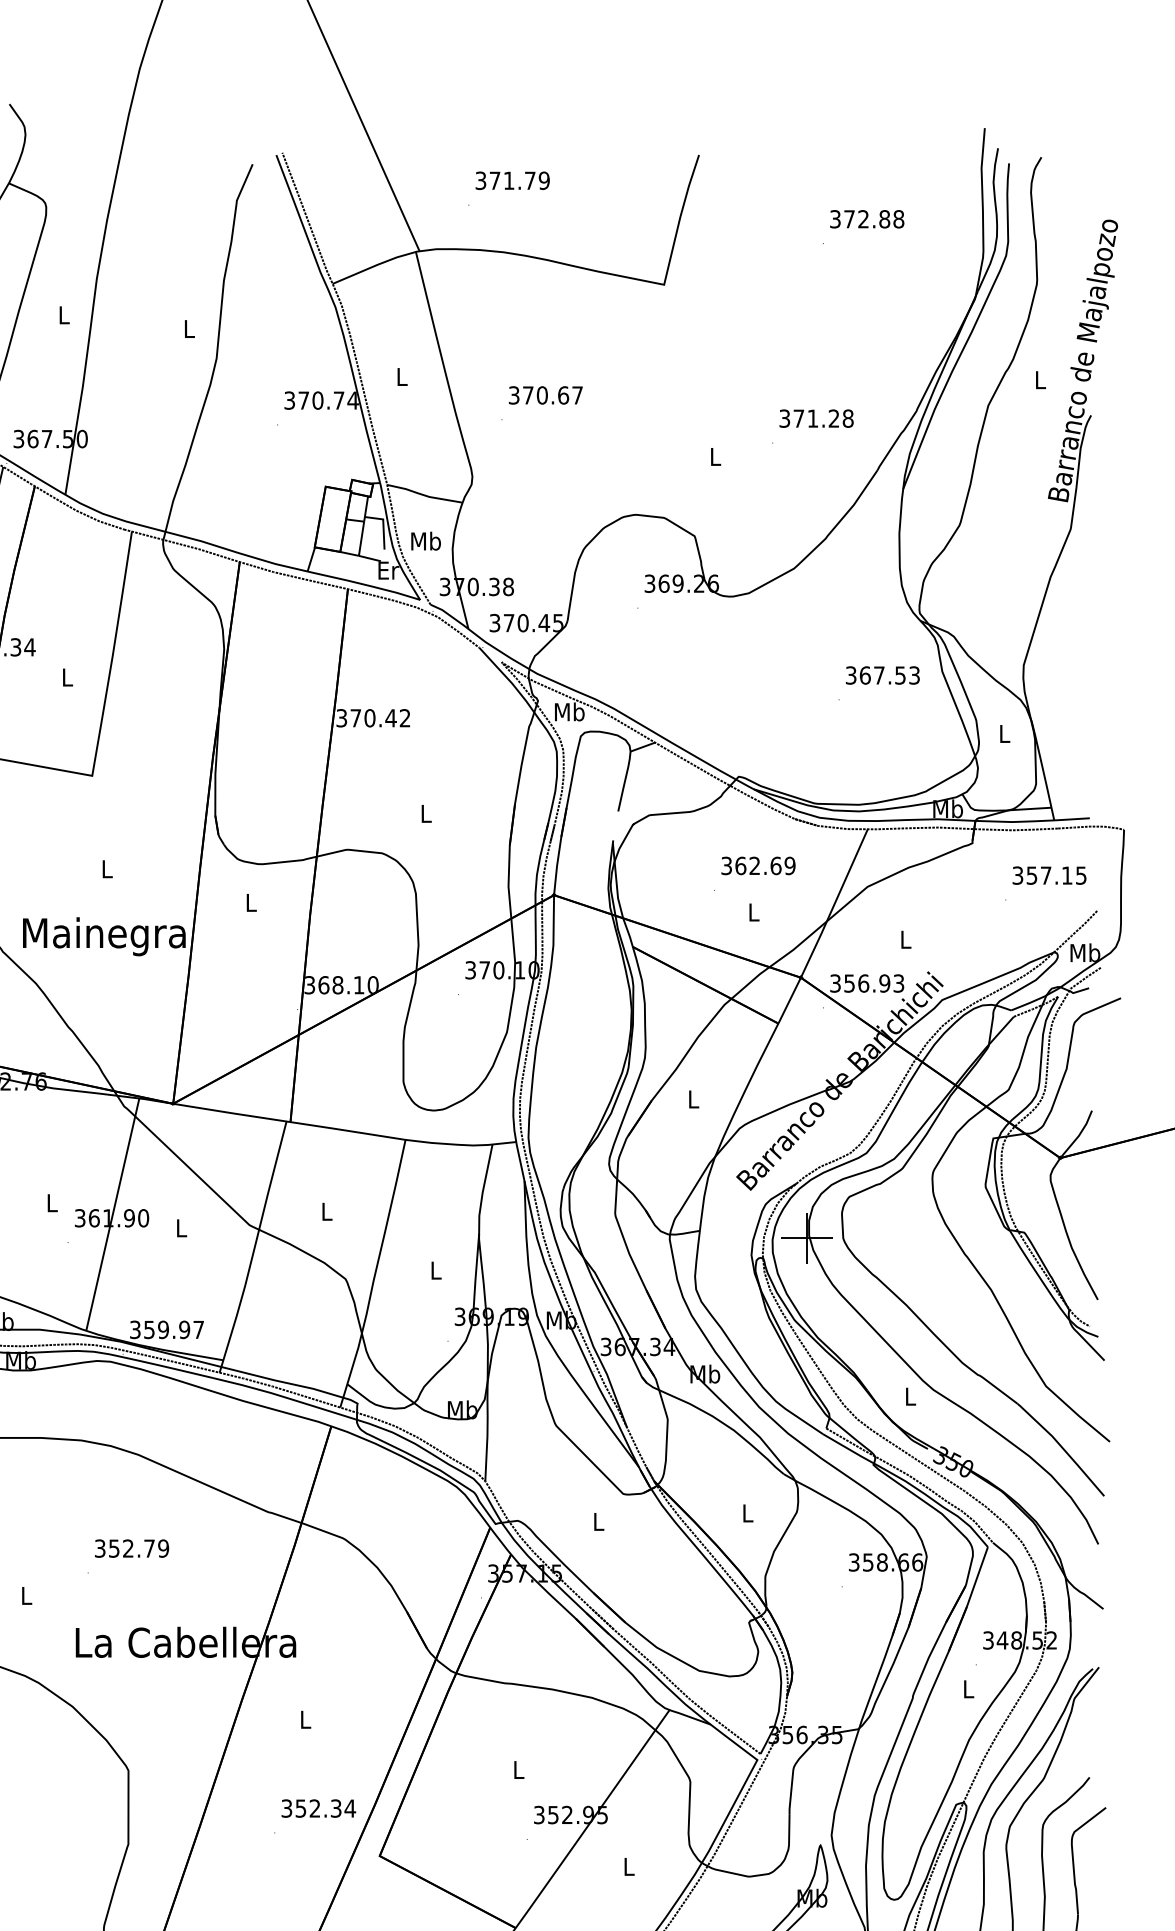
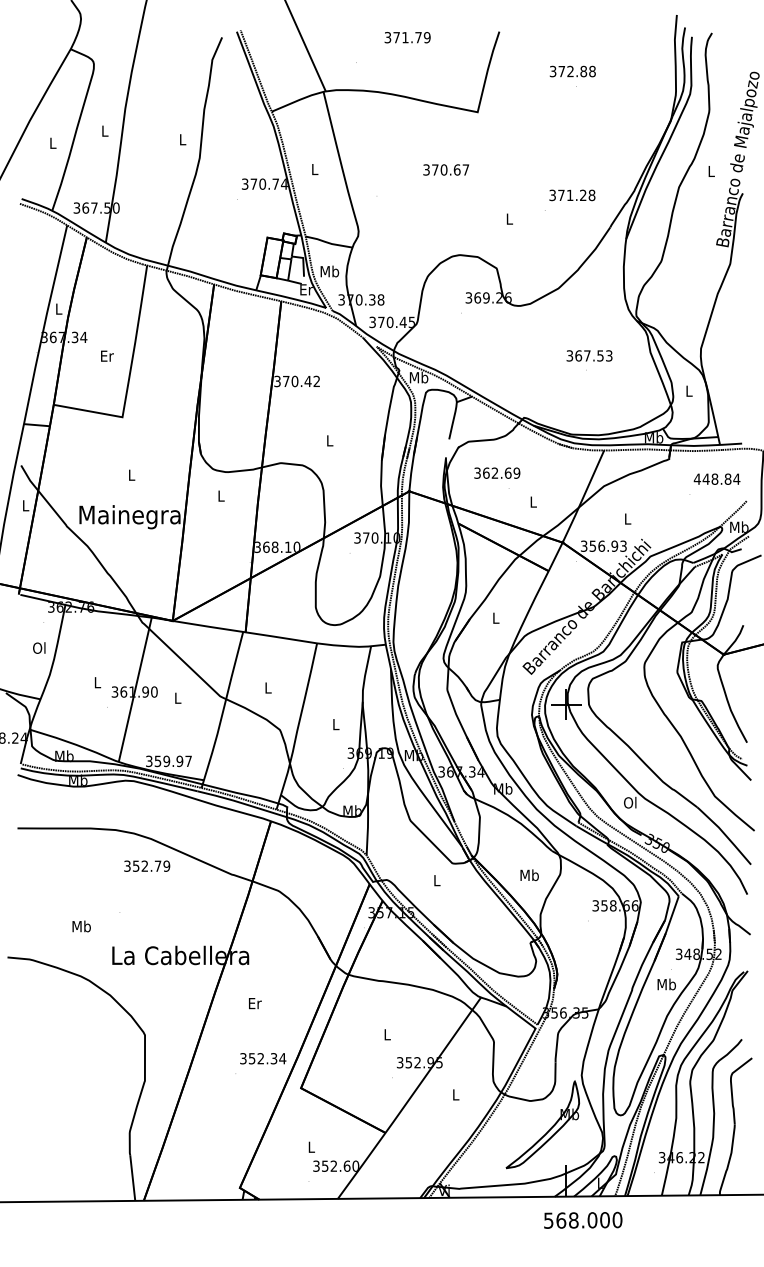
text: (512, 180) -> (407, 37), moved
text: (866, 219) -> (572, 71), moved
text: (544, 394) -> (445, 169), moved
text: (882, 674) -> (589, 355), moved
text: (68, 676) -> (107, 355), L -> Er
text: (758, 864) -> (497, 472), moved
text: (1048, 874) -> (716, 478), 357.15 -> 448.84
text: (910, 1396) -> (630, 802), L -> Ol
text: (747, 1513) -> (529, 875), L -> Mb
text: (132, 1547) -> (147, 865), moved
text: (26, 1595) -> (81, 926), L -> Mb
text: (968, 1689) -> (666, 984), L -> Mb
text: (306, 1719) -> (255, 1003), L -> Er

